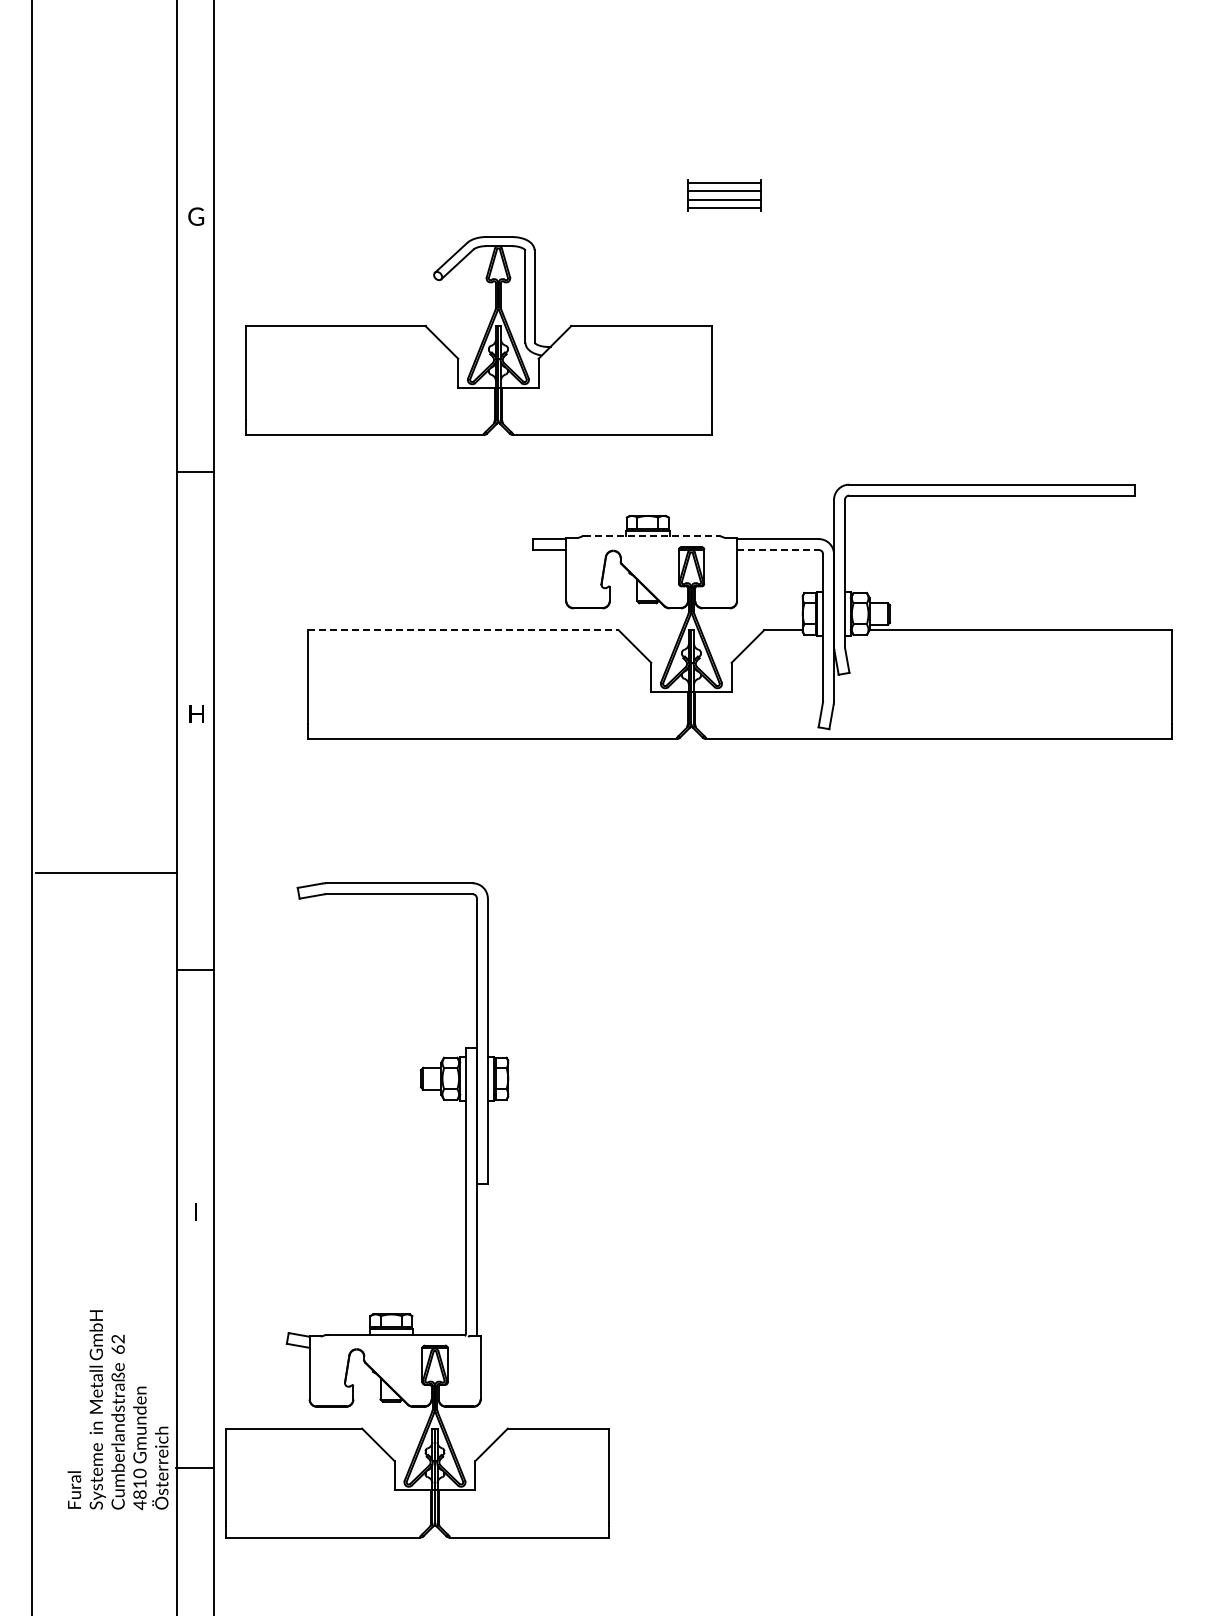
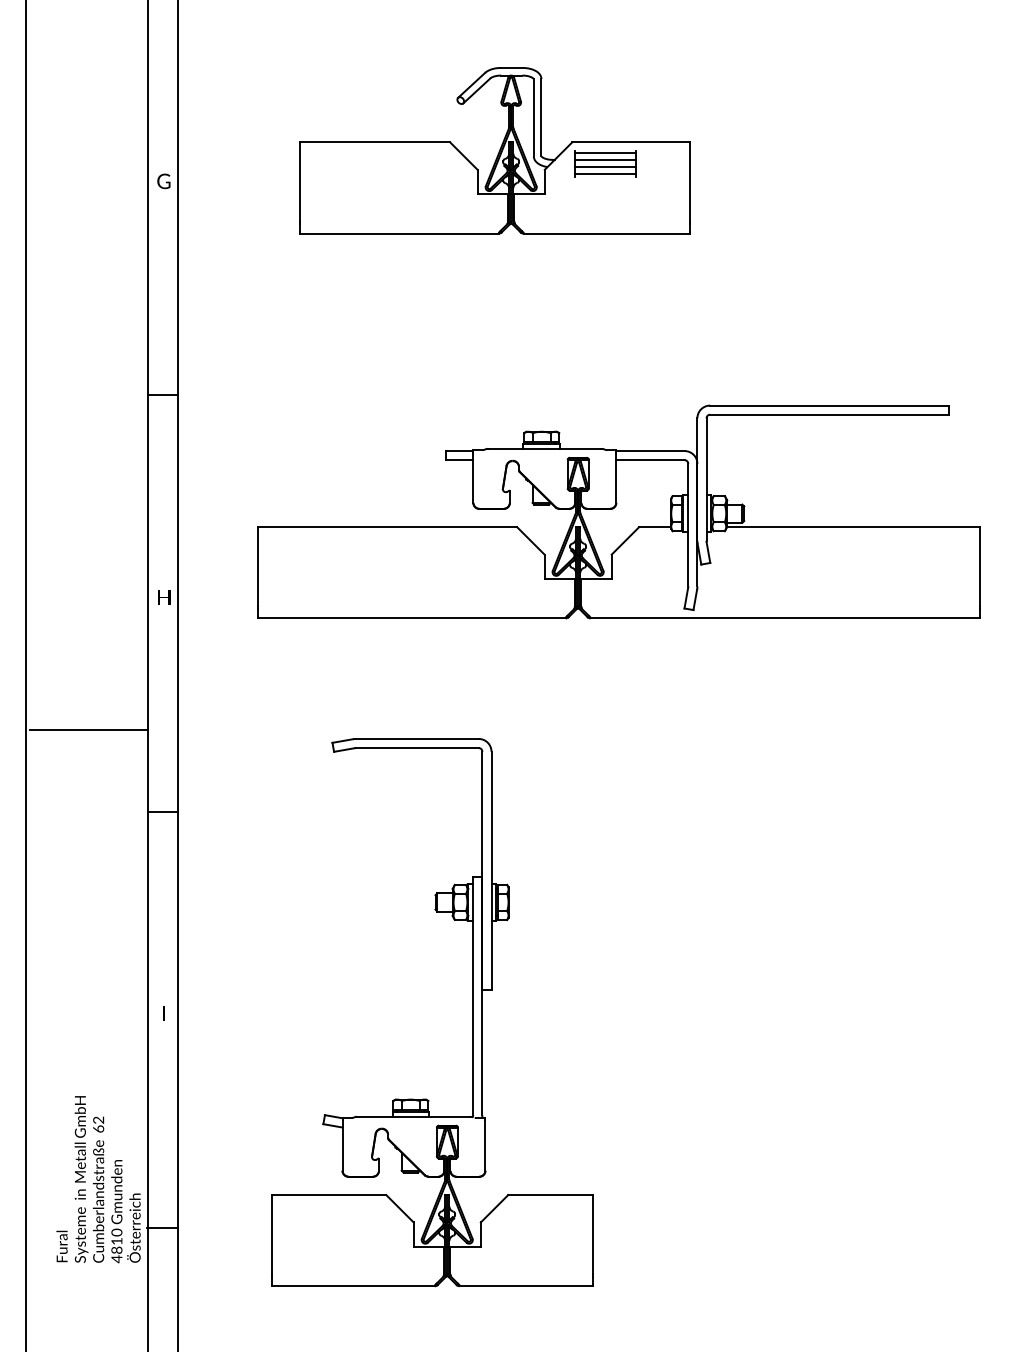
part: (478, 335) -> (494, 150), moved
line: (652, 536) -> (545, 448), dashed -> solid
line: (777, 549) -> (650, 459), dashed -> solid
line: (463, 630) -> (387, 527), dashed -> solid
part: (465, 1210) -> (472, 1012), moved

